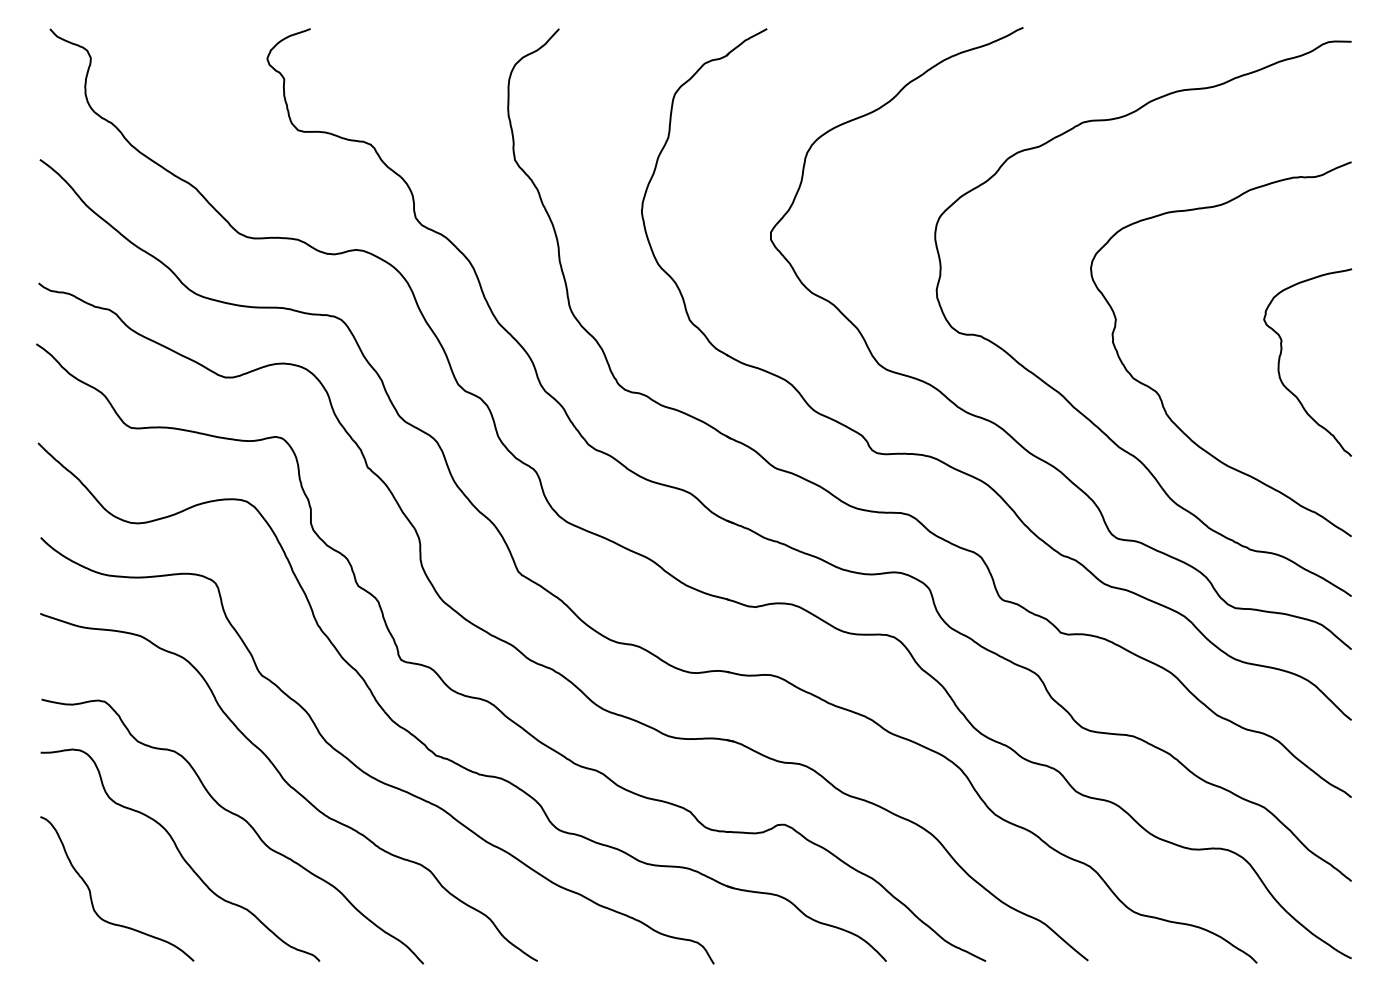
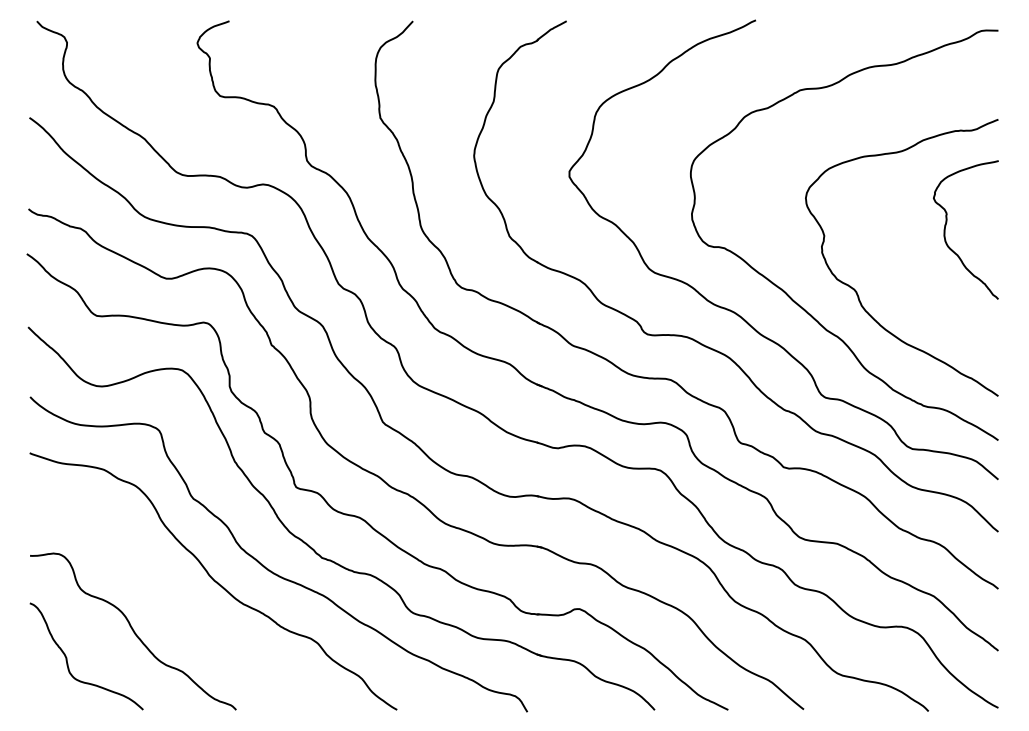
curve: (1281, 355) -> (946, 224), moved
curve: (238, 817) -> (176, 603), removed

